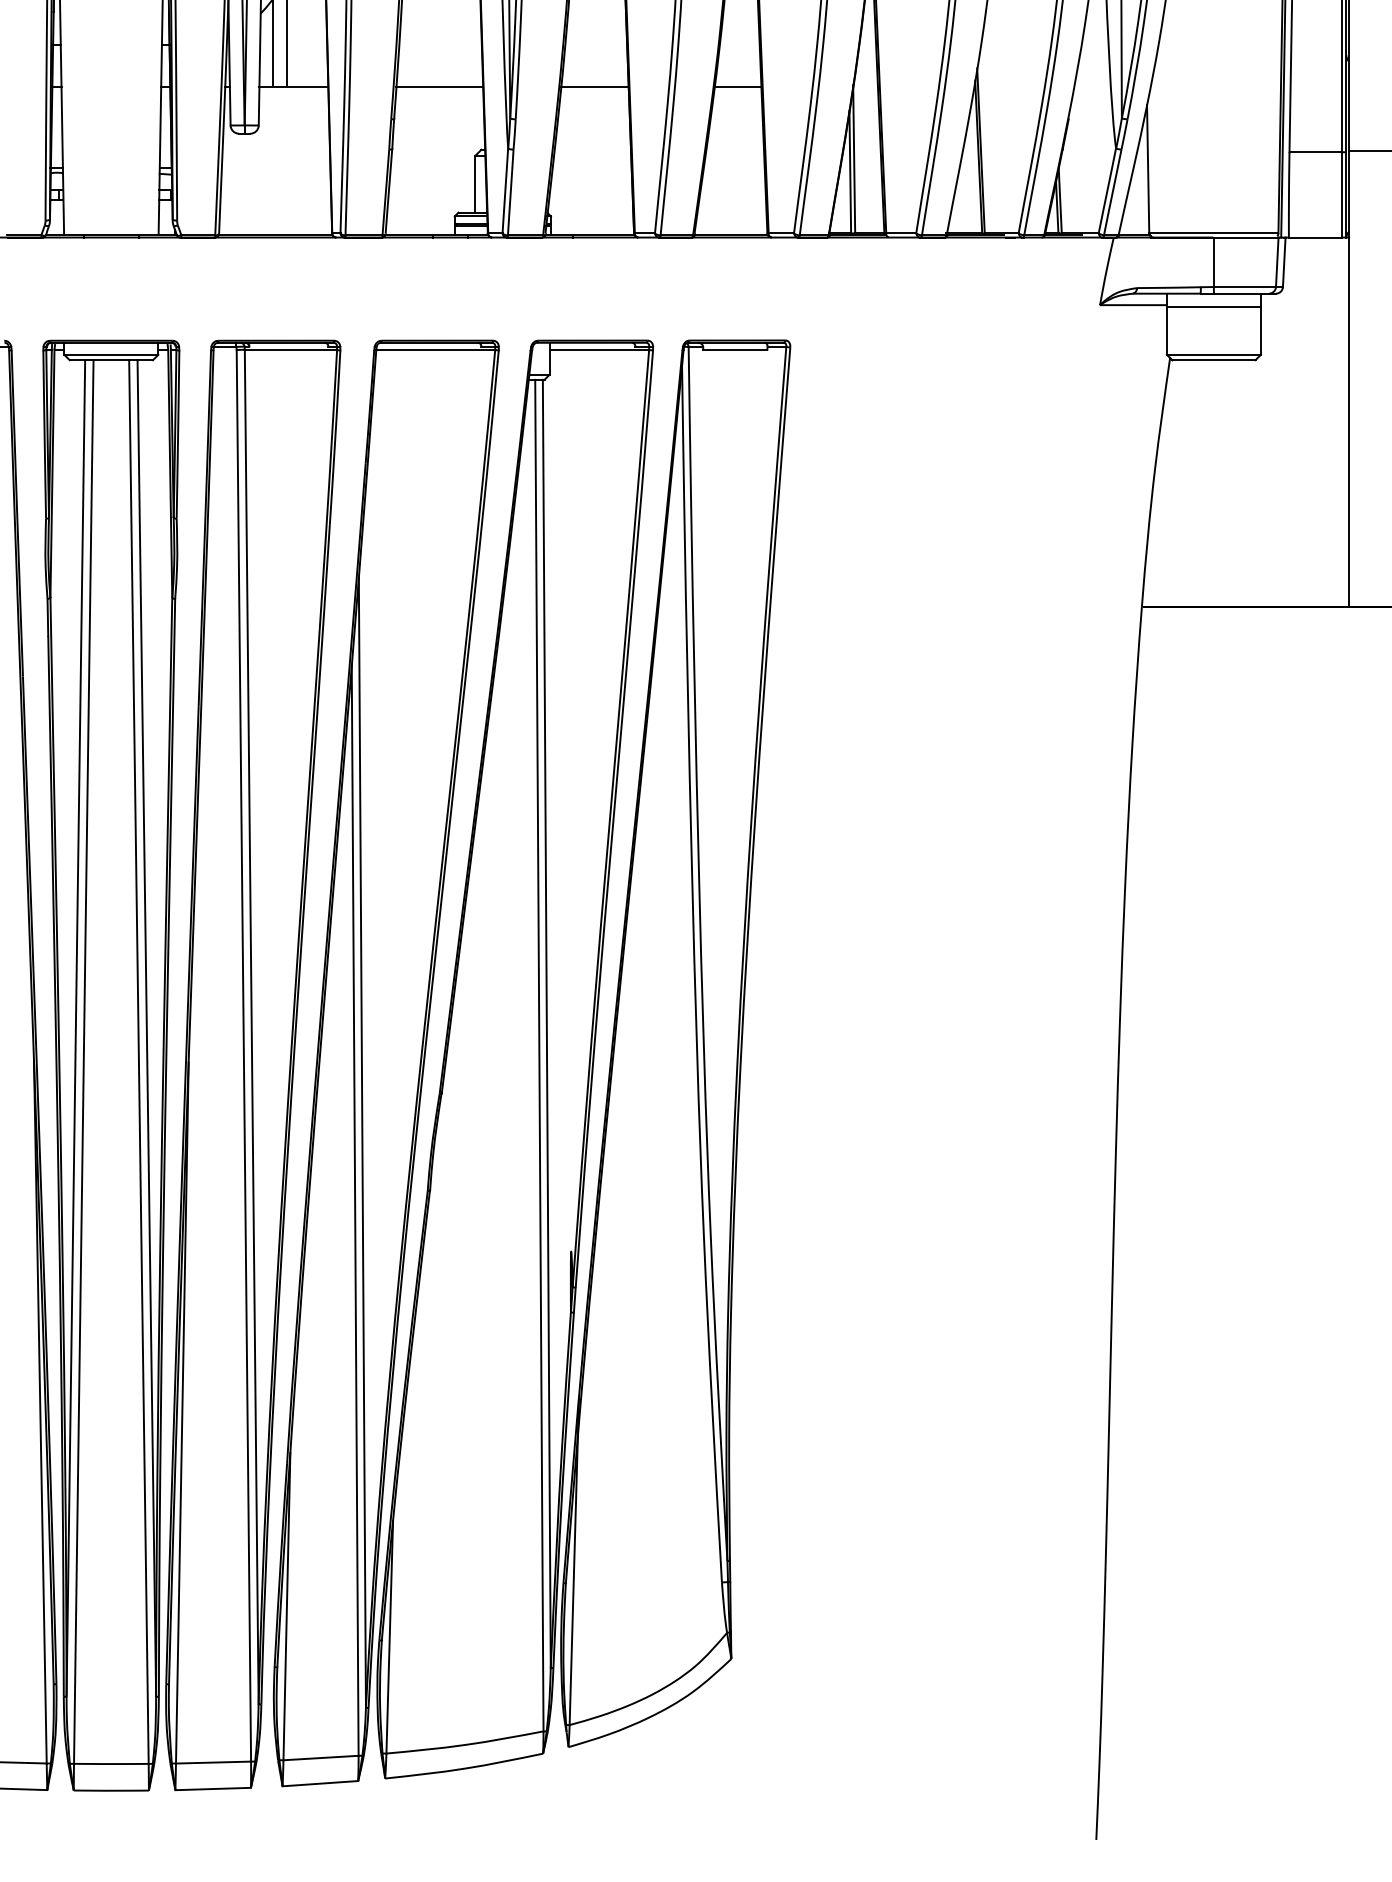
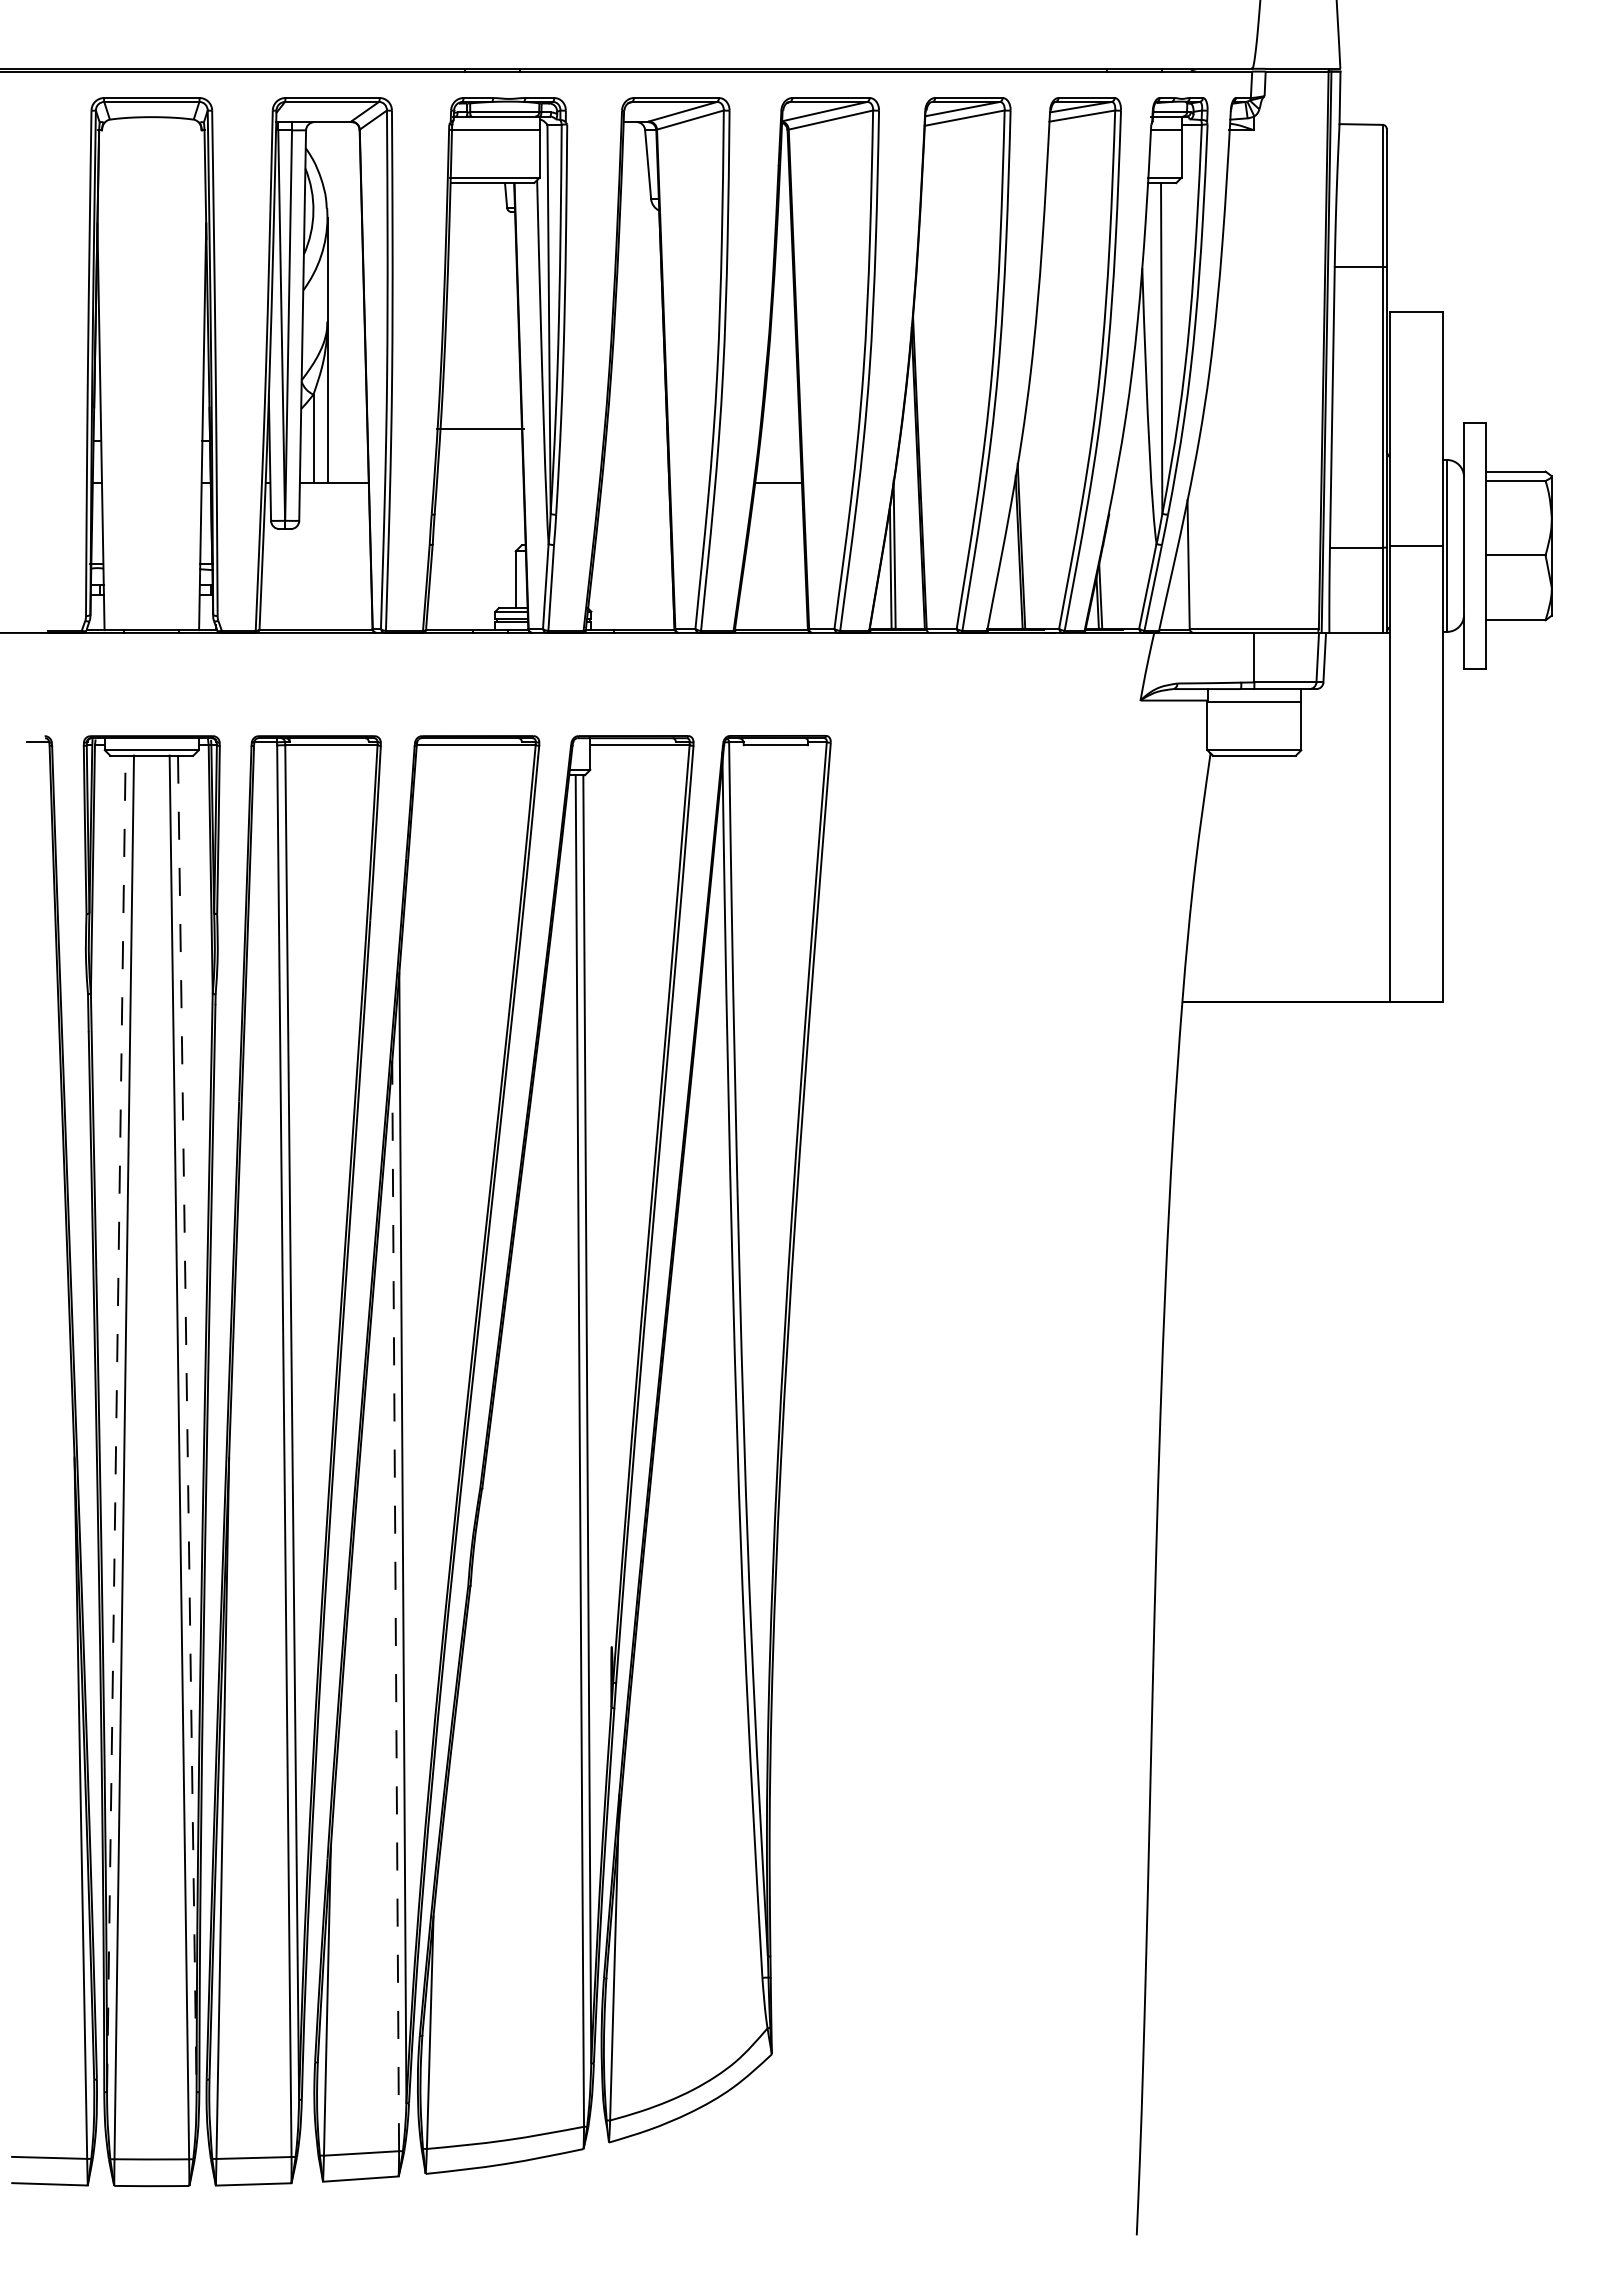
line: (439, 87) -> (479, 428), moved
line: (595, 87) -> (635, 482), removed
line: (76, 1028) -> (116, 1423), solid -> dashed
line: (147, 1029) -> (187, 1424), solid -> dashed
line: (355, 1210) -> (395, 1605), solid -> dashed

